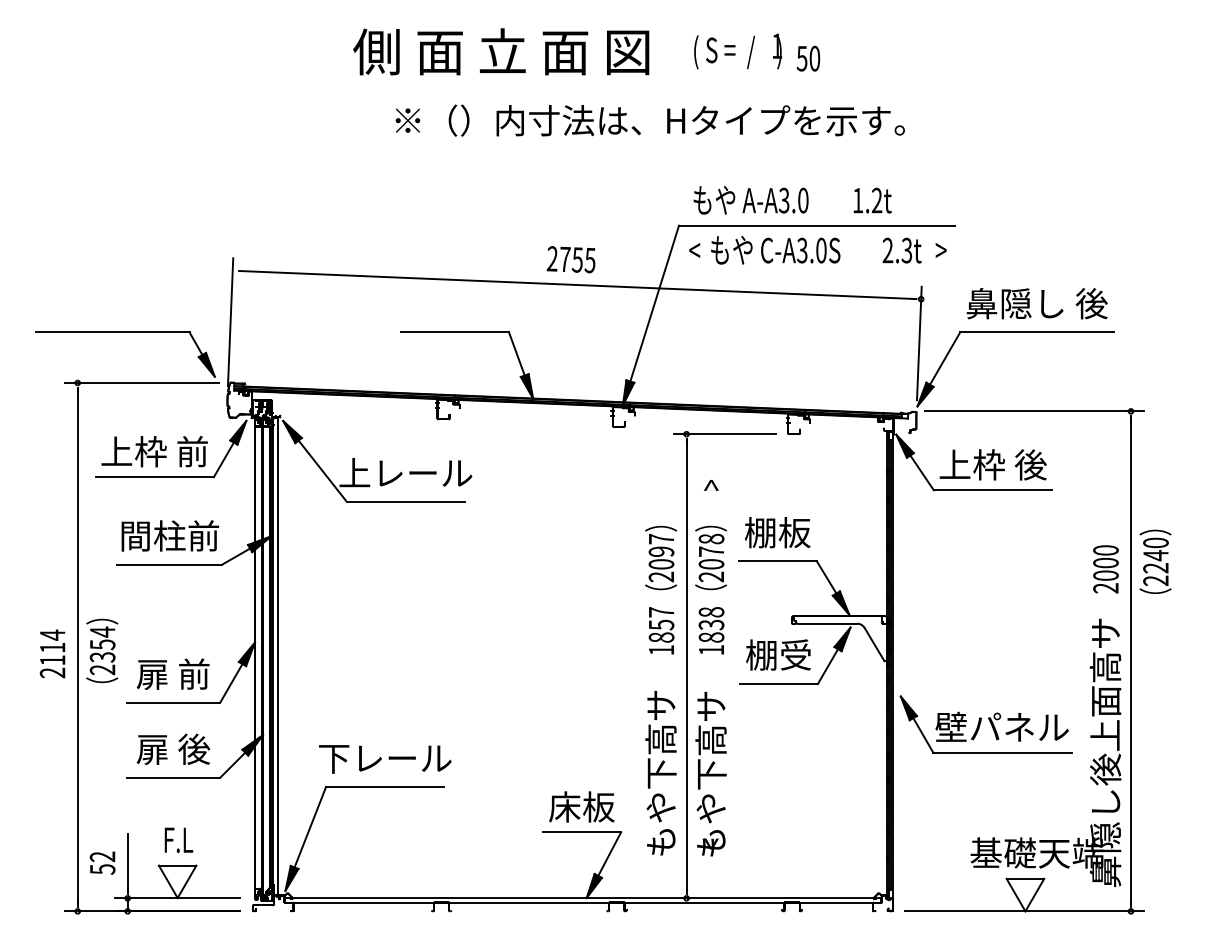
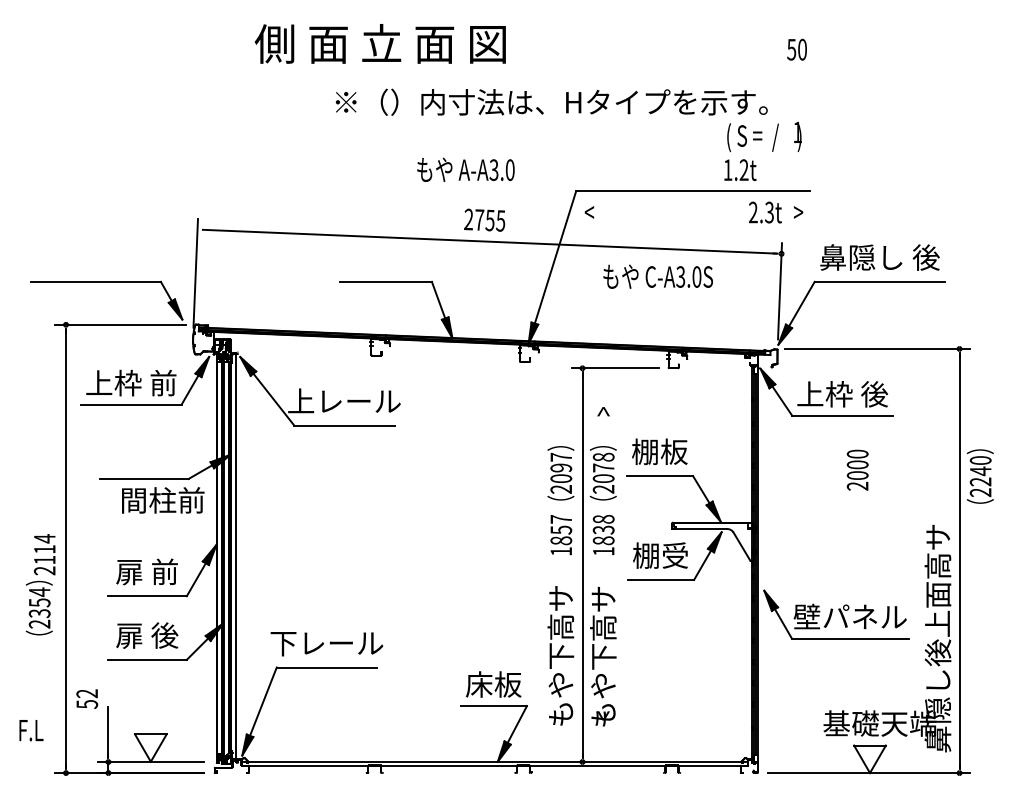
text: (501, 51) -> (380, 43), moved
text: (738, 51) -> (764, 136), moved
text: (808, 58) -> (797, 49), moved
text: (750, 200) -> (465, 170), moved
text: (775, 249) -> (657, 276), moved
text: (169, 535) -> (162, 500), moved
text: (1105, 569) -> (857, 470), moved
text: (102, 650) -> (39, 607), moved
text: (178, 839) -> (31, 729), moved
text: (102, 862) -> (87, 698), moved

